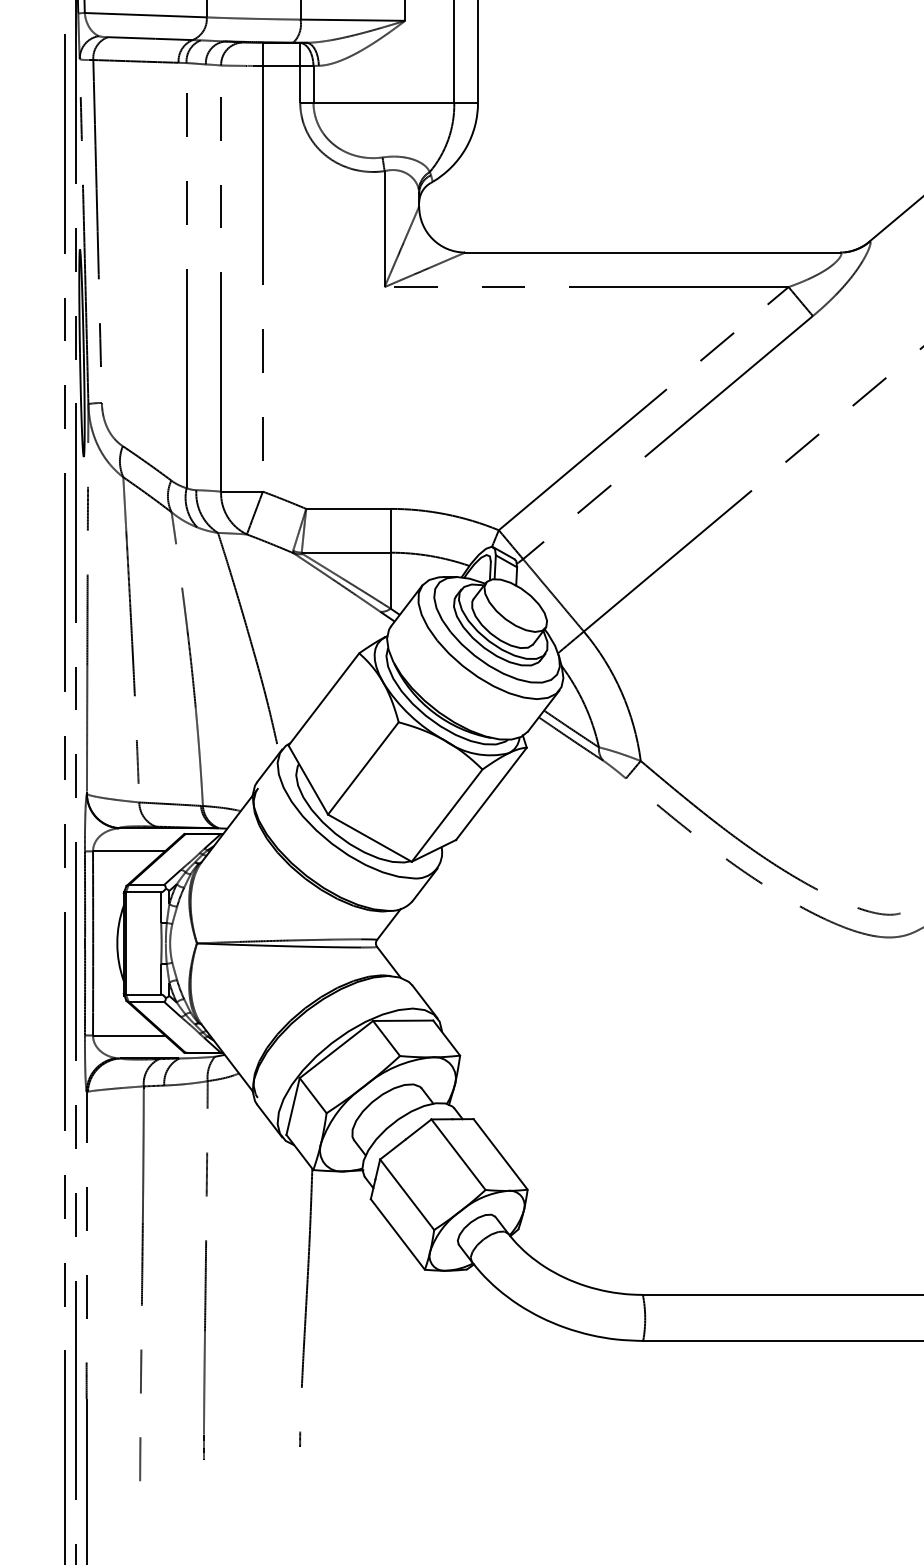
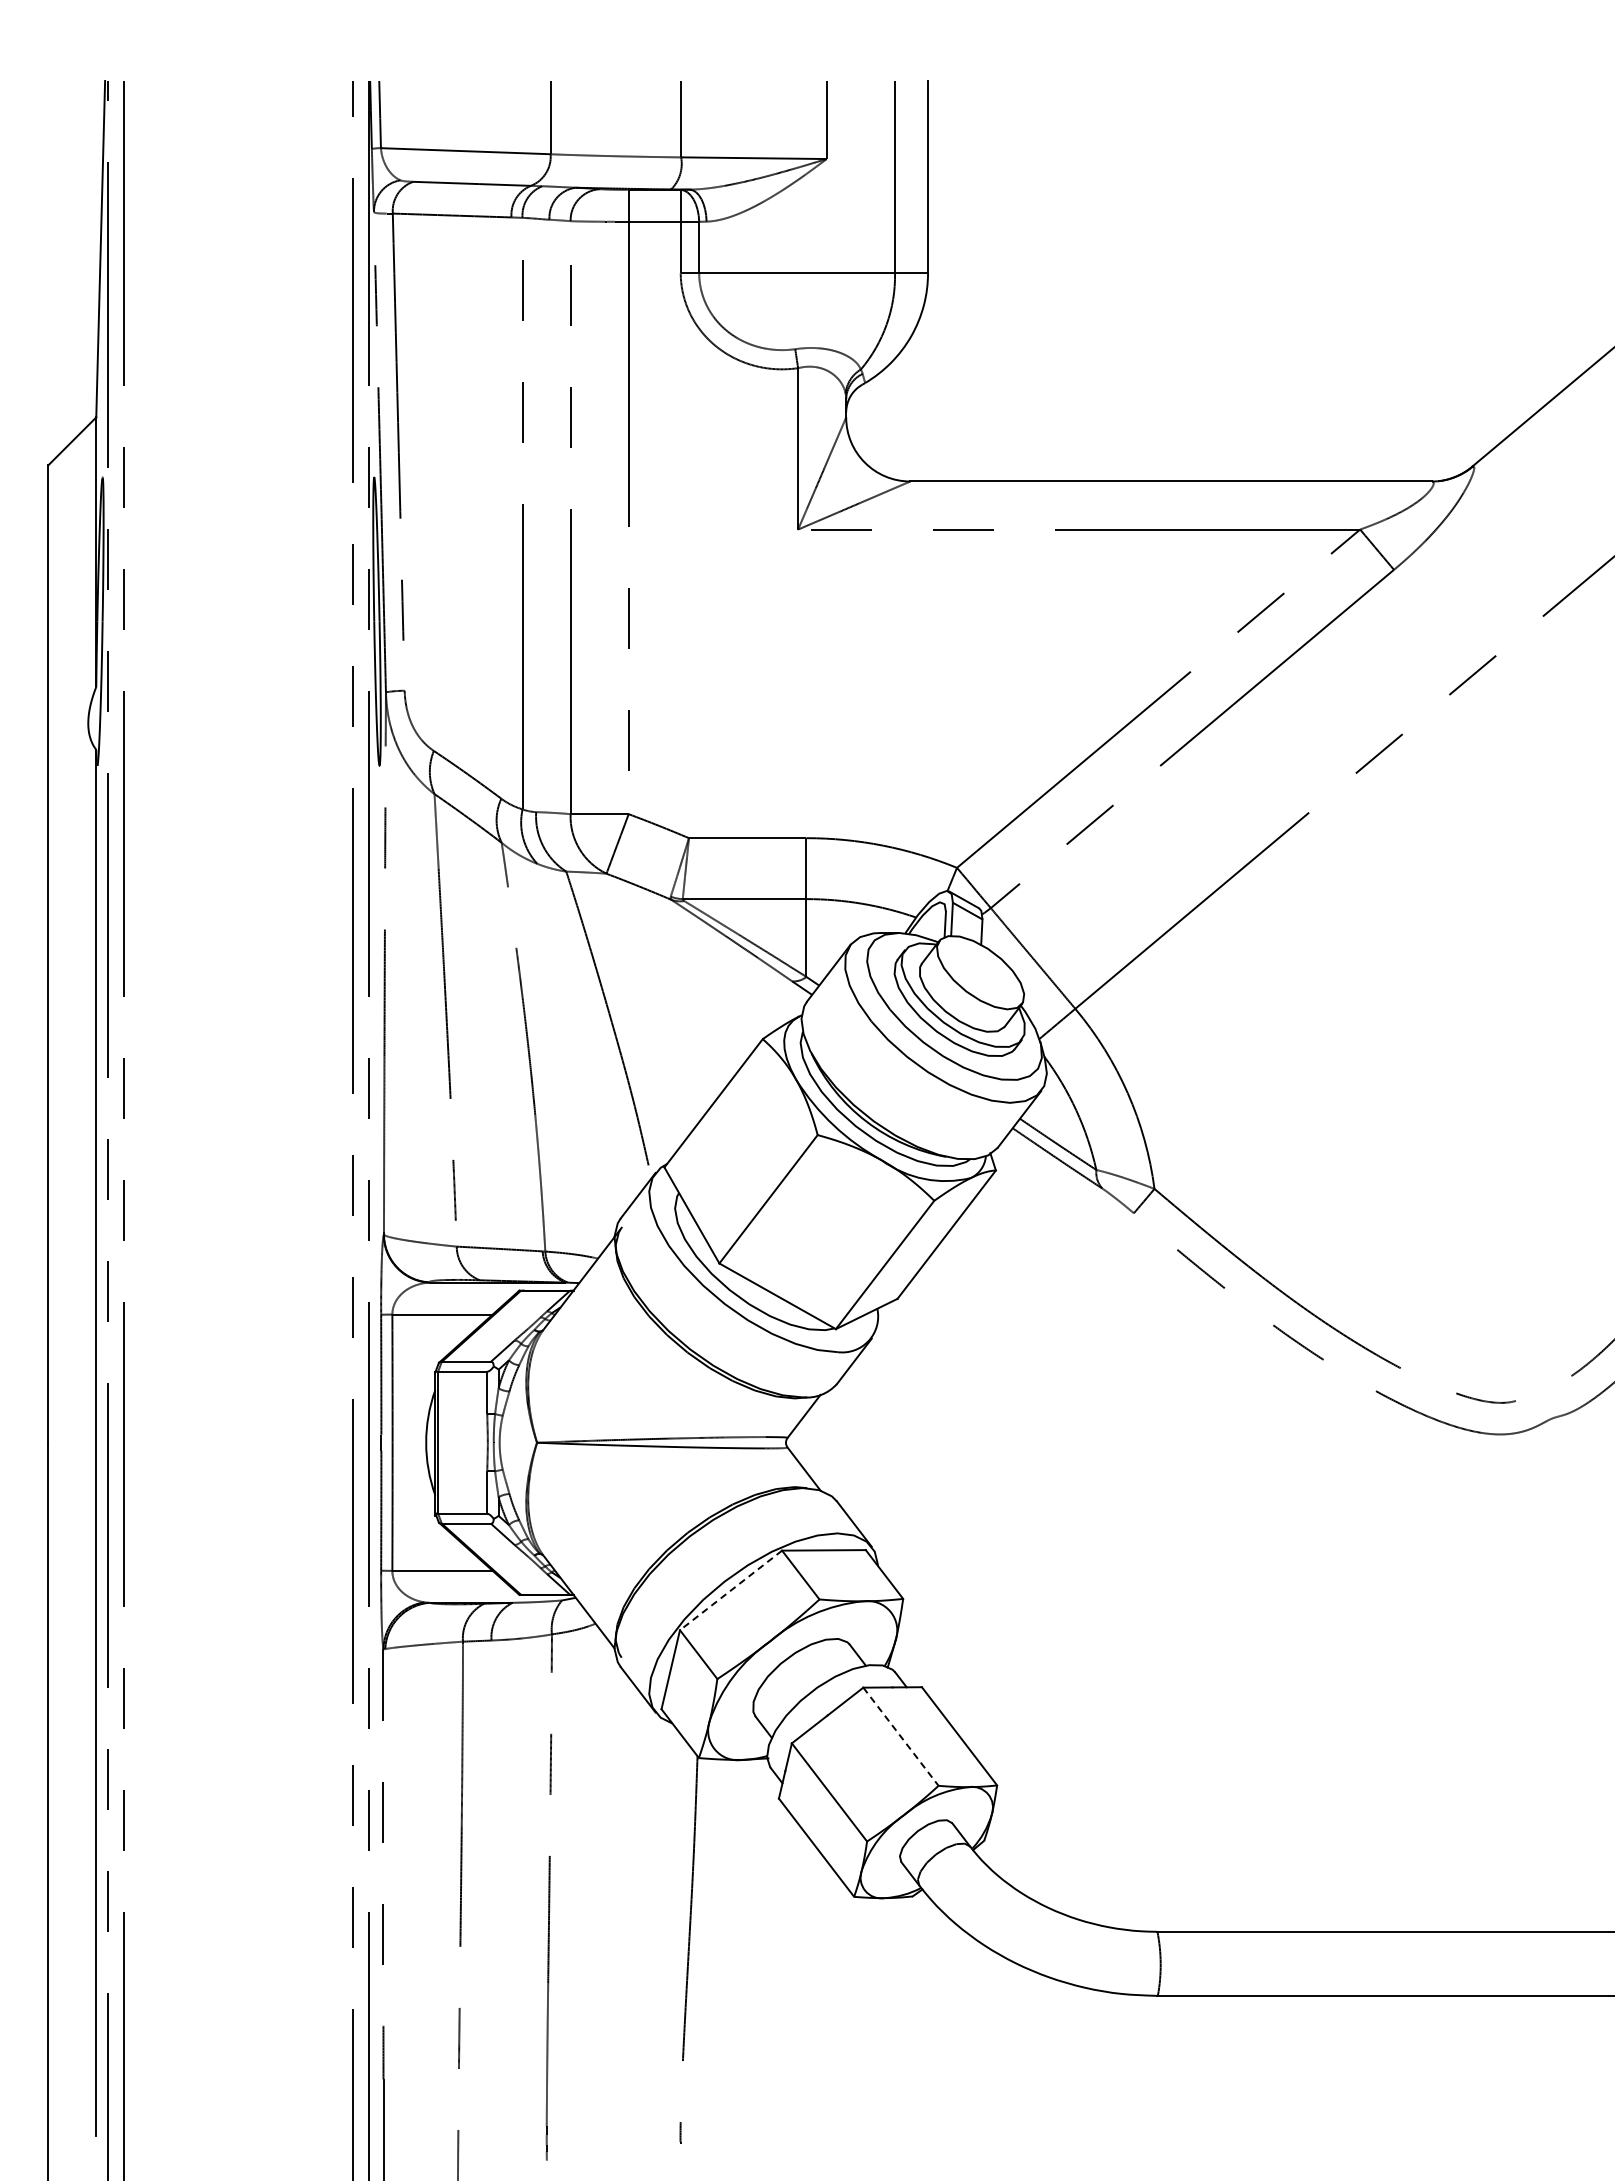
line: (336, 1049) -> (731, 1590), solid -> dashed
line: (458, 1154) -> (900, 1736), solid -> dashed

